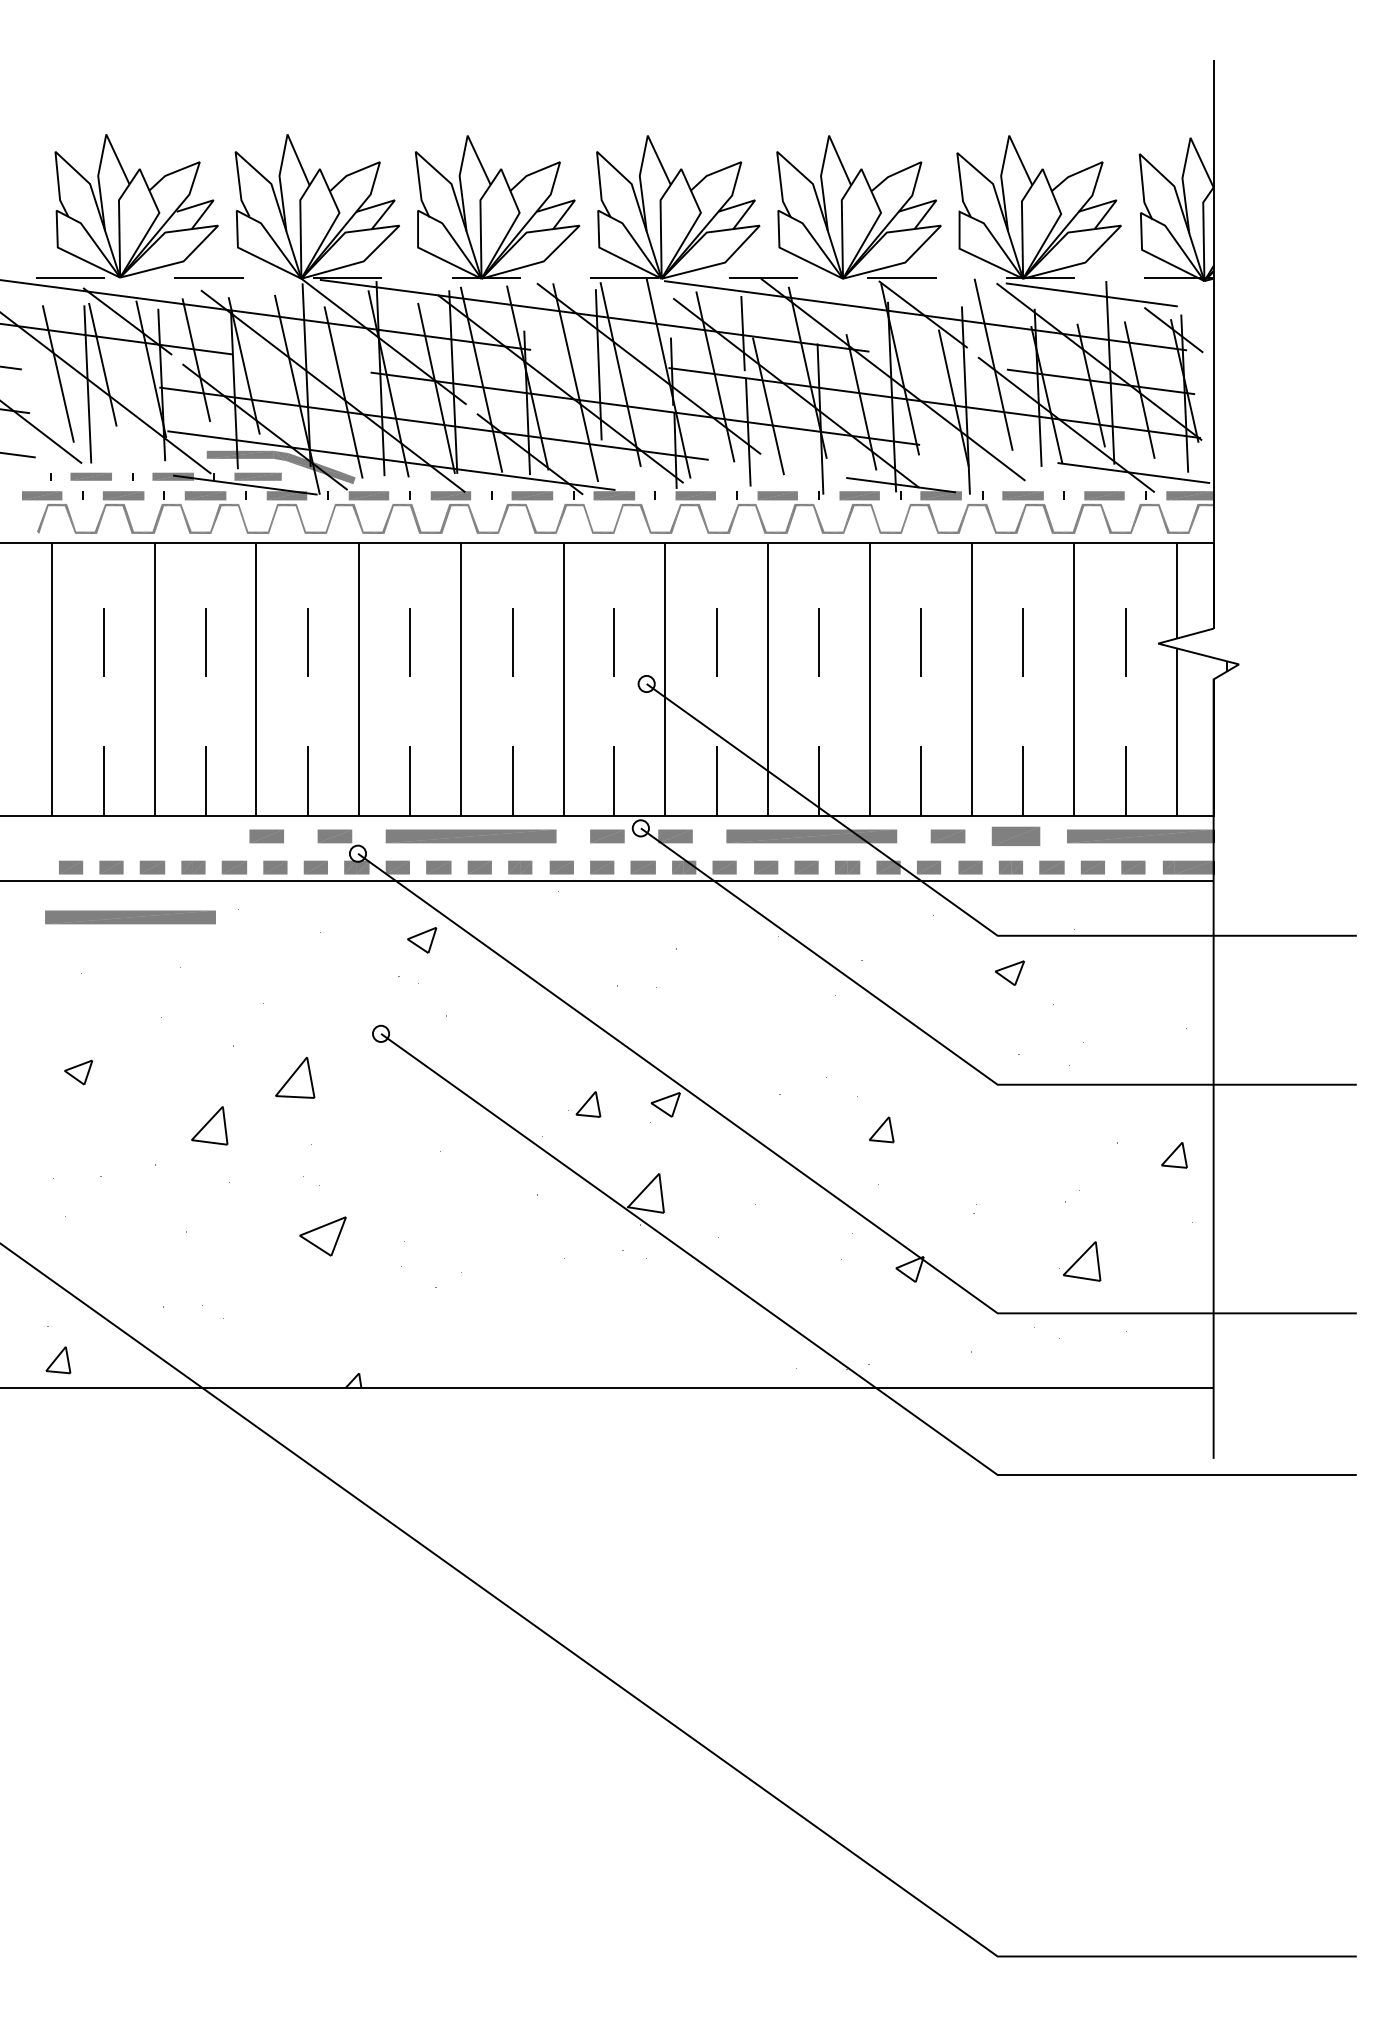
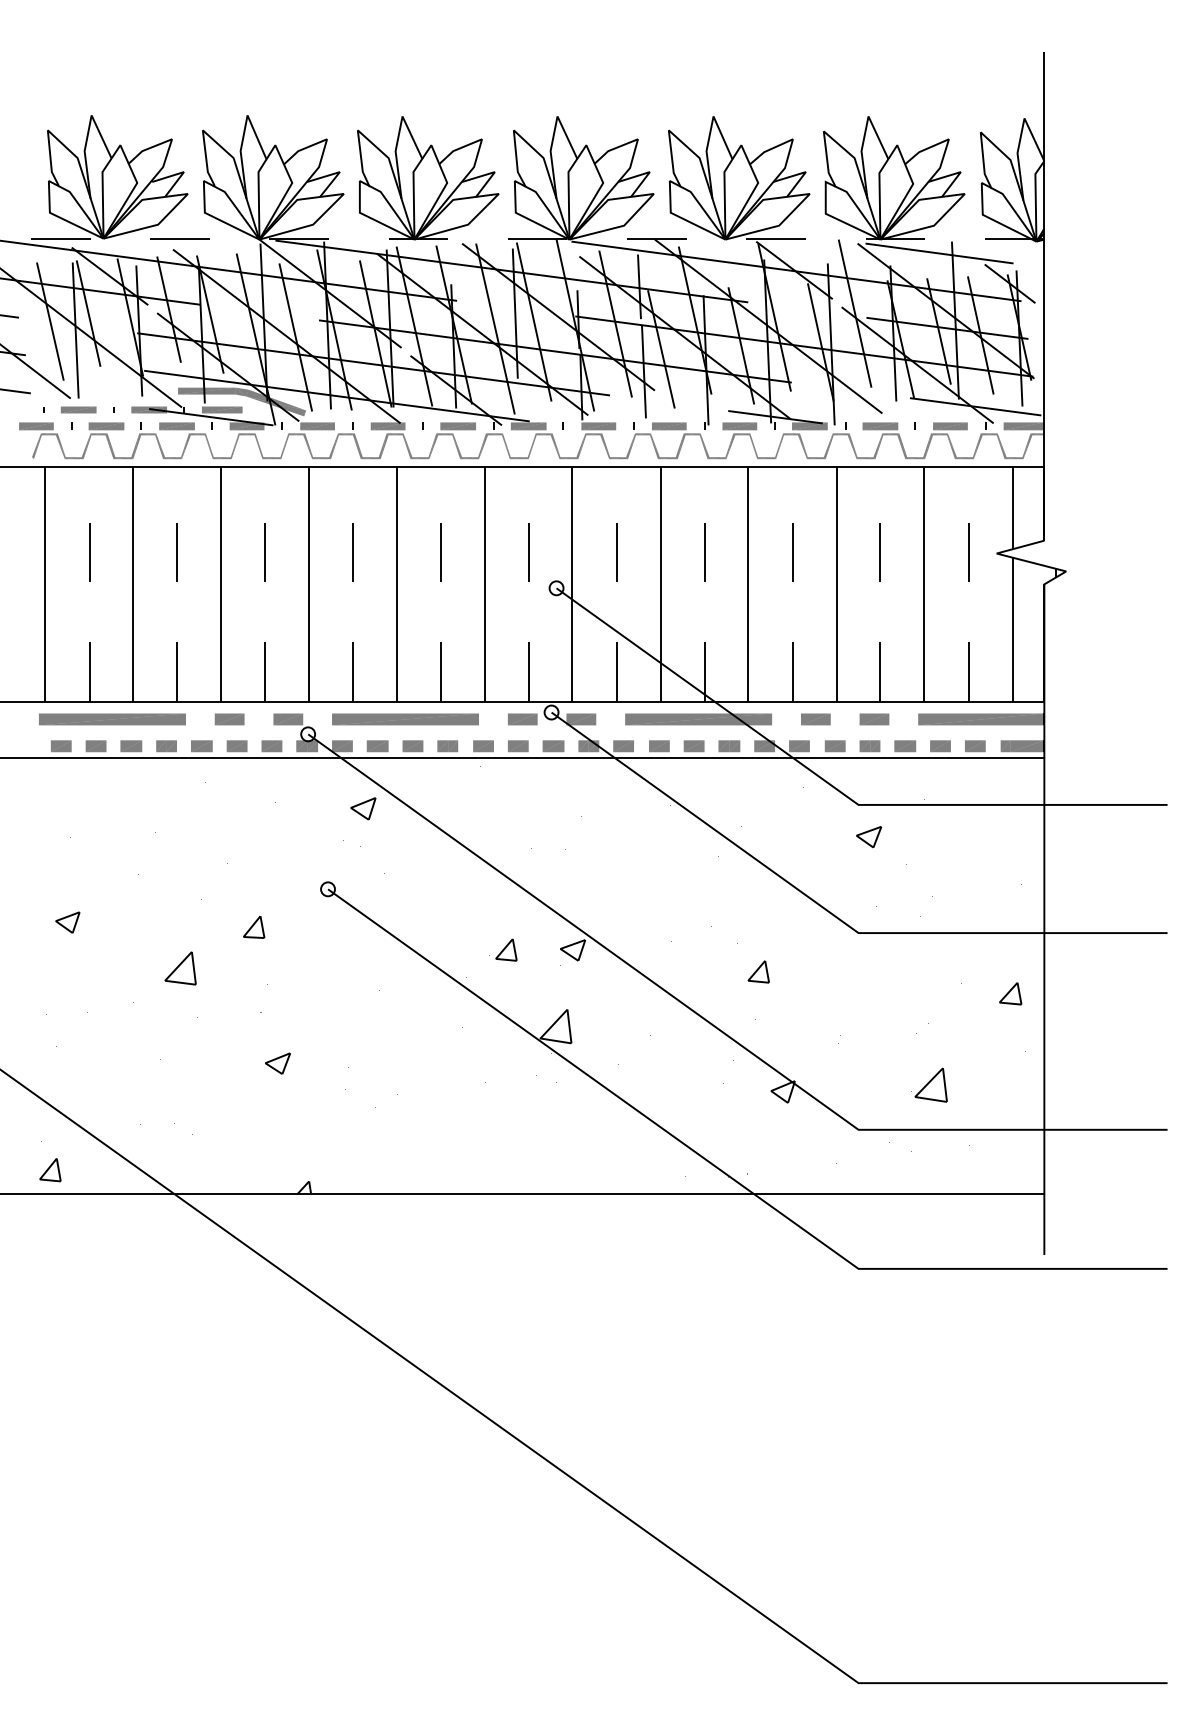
part: (1016, 836) -> (874, 719), size x0.71
part: (130, 917) -> (112, 719), moved
part: (294, 1077) -> (253, 926), size x0.62
part: (322, 1236) -> (277, 1063), size x0.62

